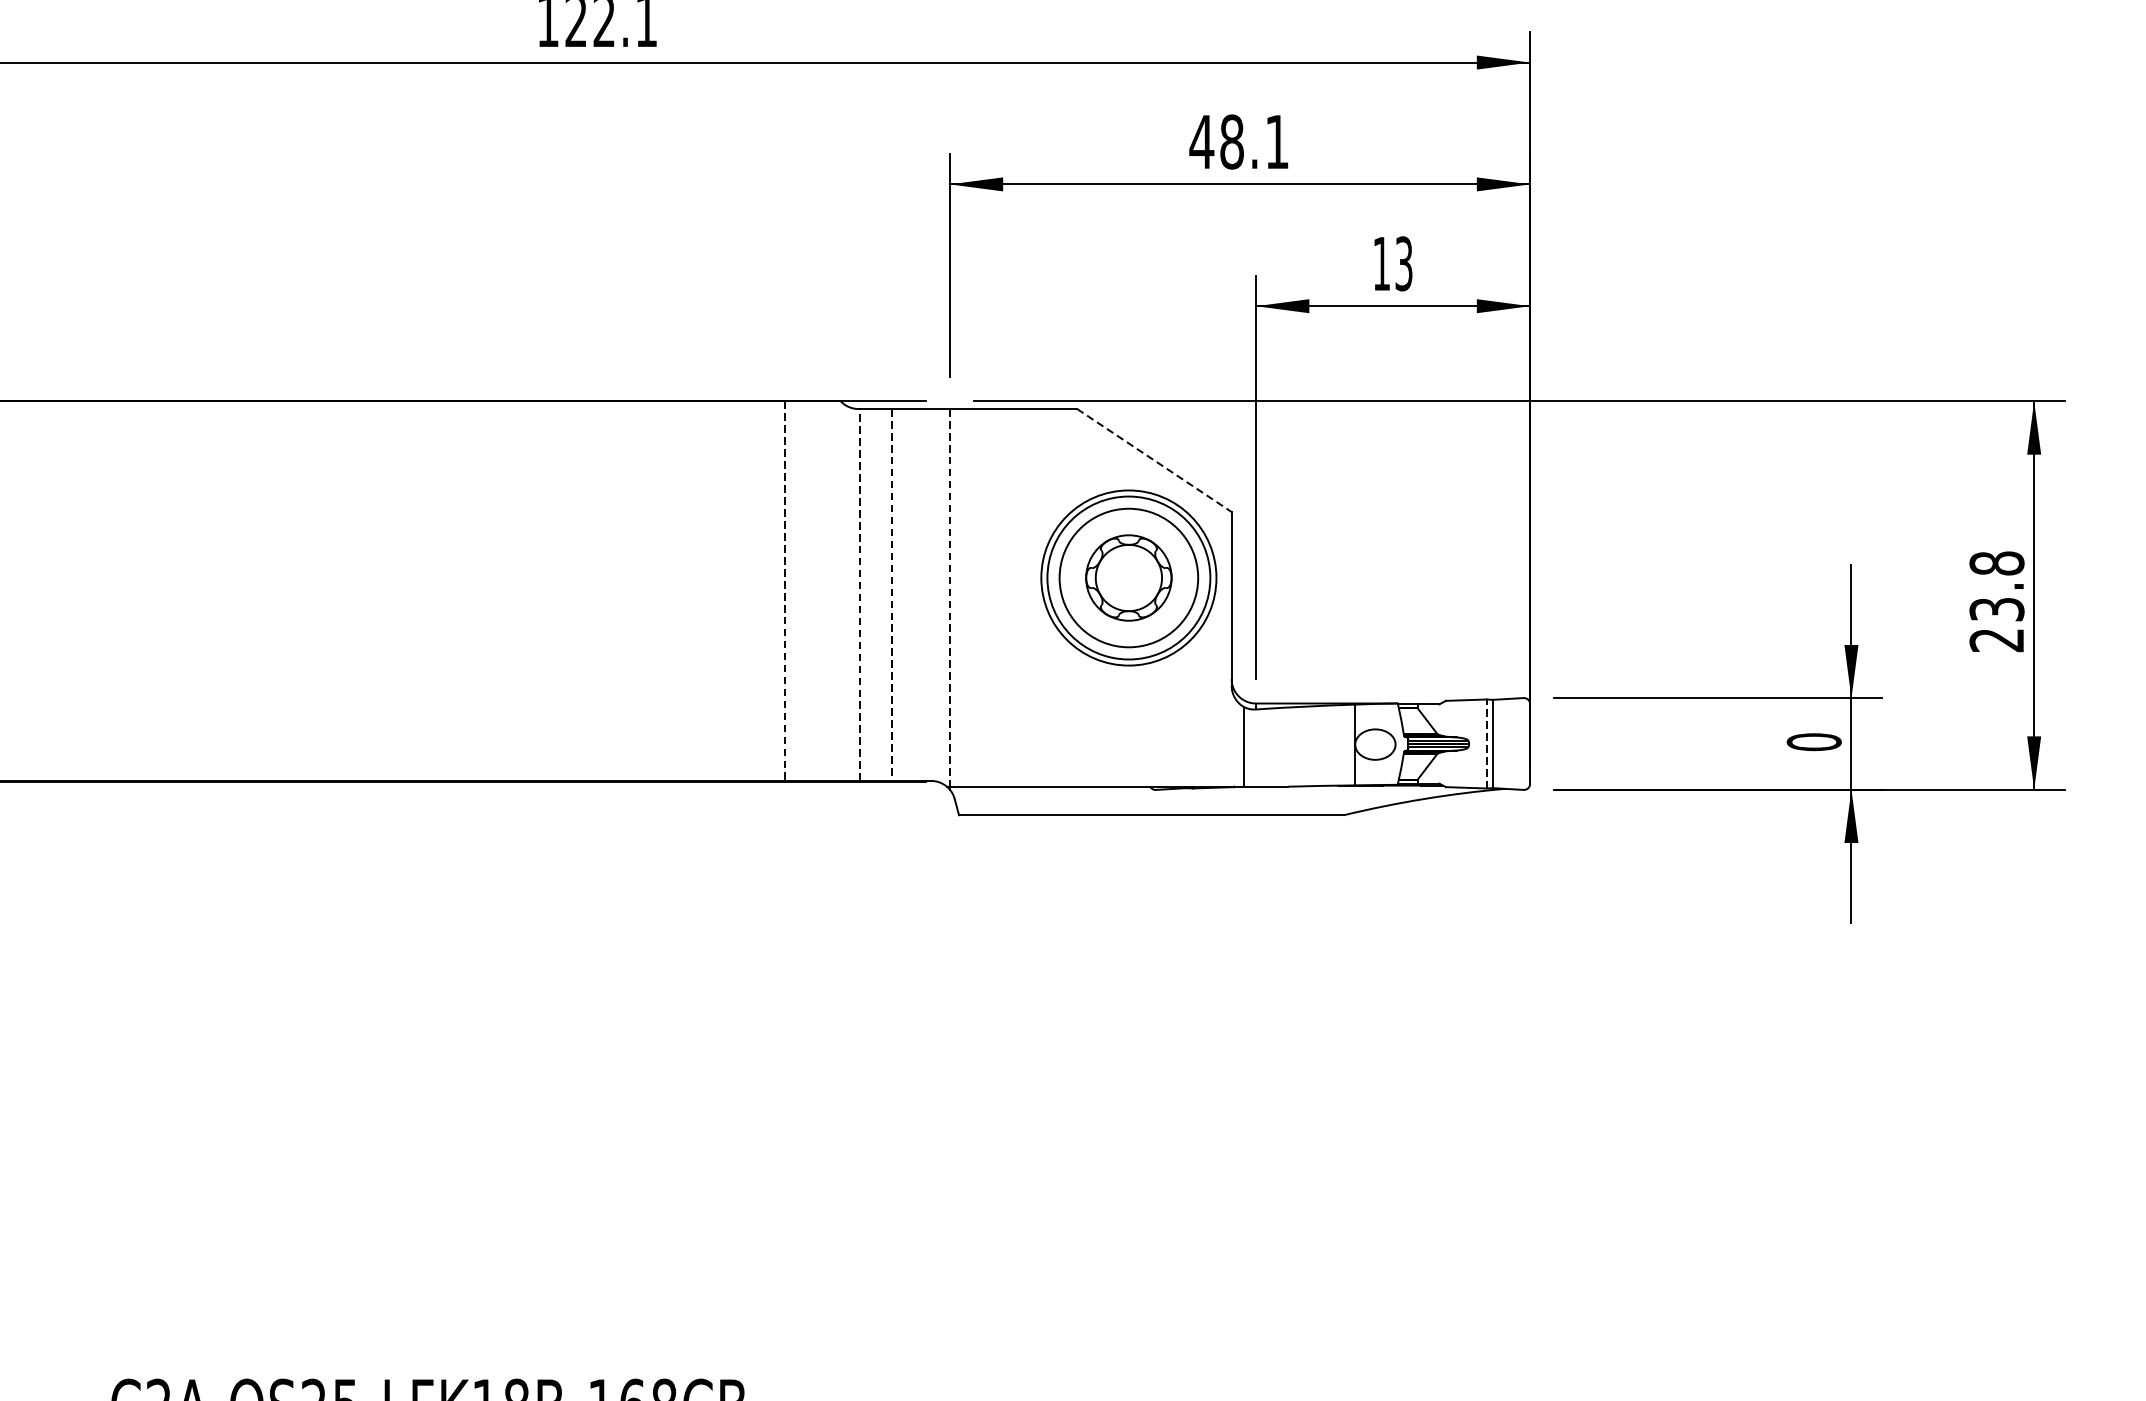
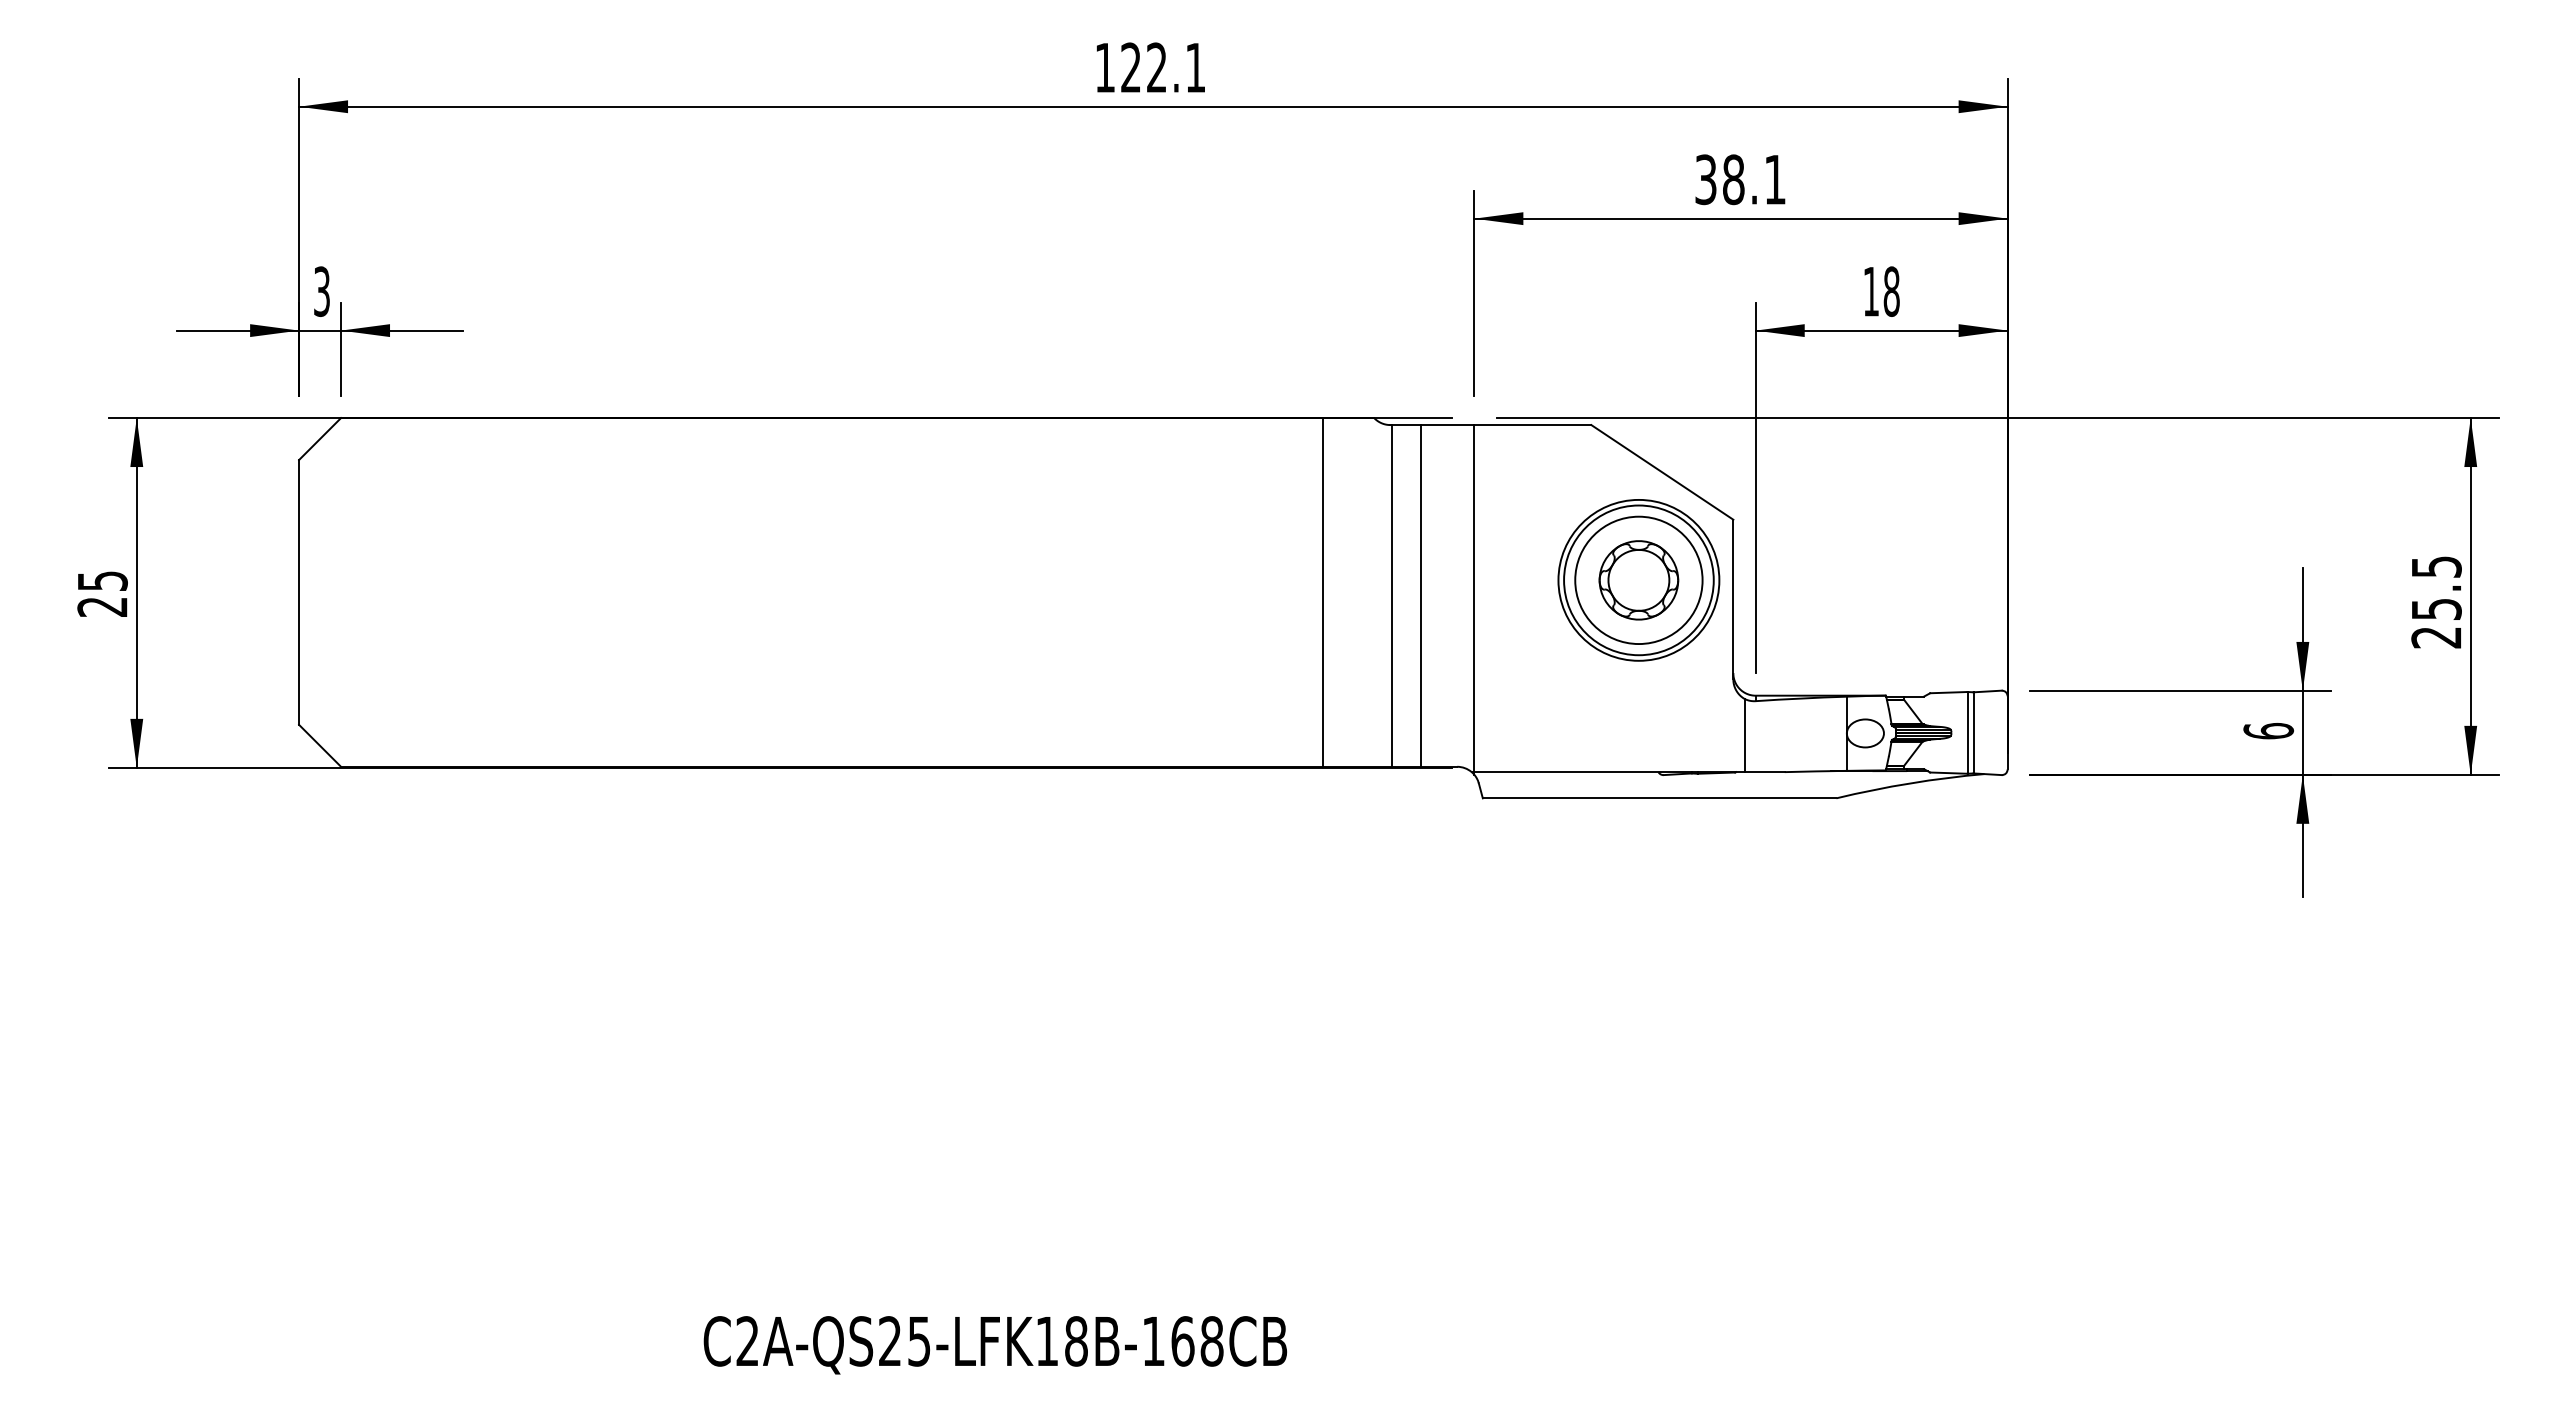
text: (1201, 141) -> (1705, 179), 48.1 -> 38.1
text: (1403, 263) -> (1891, 291), 13 -> 18
line: (1154, 460) -> (1662, 472), dashed -> solid
text: (1996, 585) -> (2436, 587), 23.8 -> 25.5
line: (784, 591) -> (1322, 592), dashed -> solid
line: (859, 594) -> (1391, 595), dashed -> solid
line: (891, 594) -> (1420, 595), dashed -> solid
line: (949, 597) -> (1474, 598), dashed -> solid
text: (1814, 741) -> (2268, 730), 0 -> 6
line: (1486, 743) -> (1967, 732), dashed -> solid

